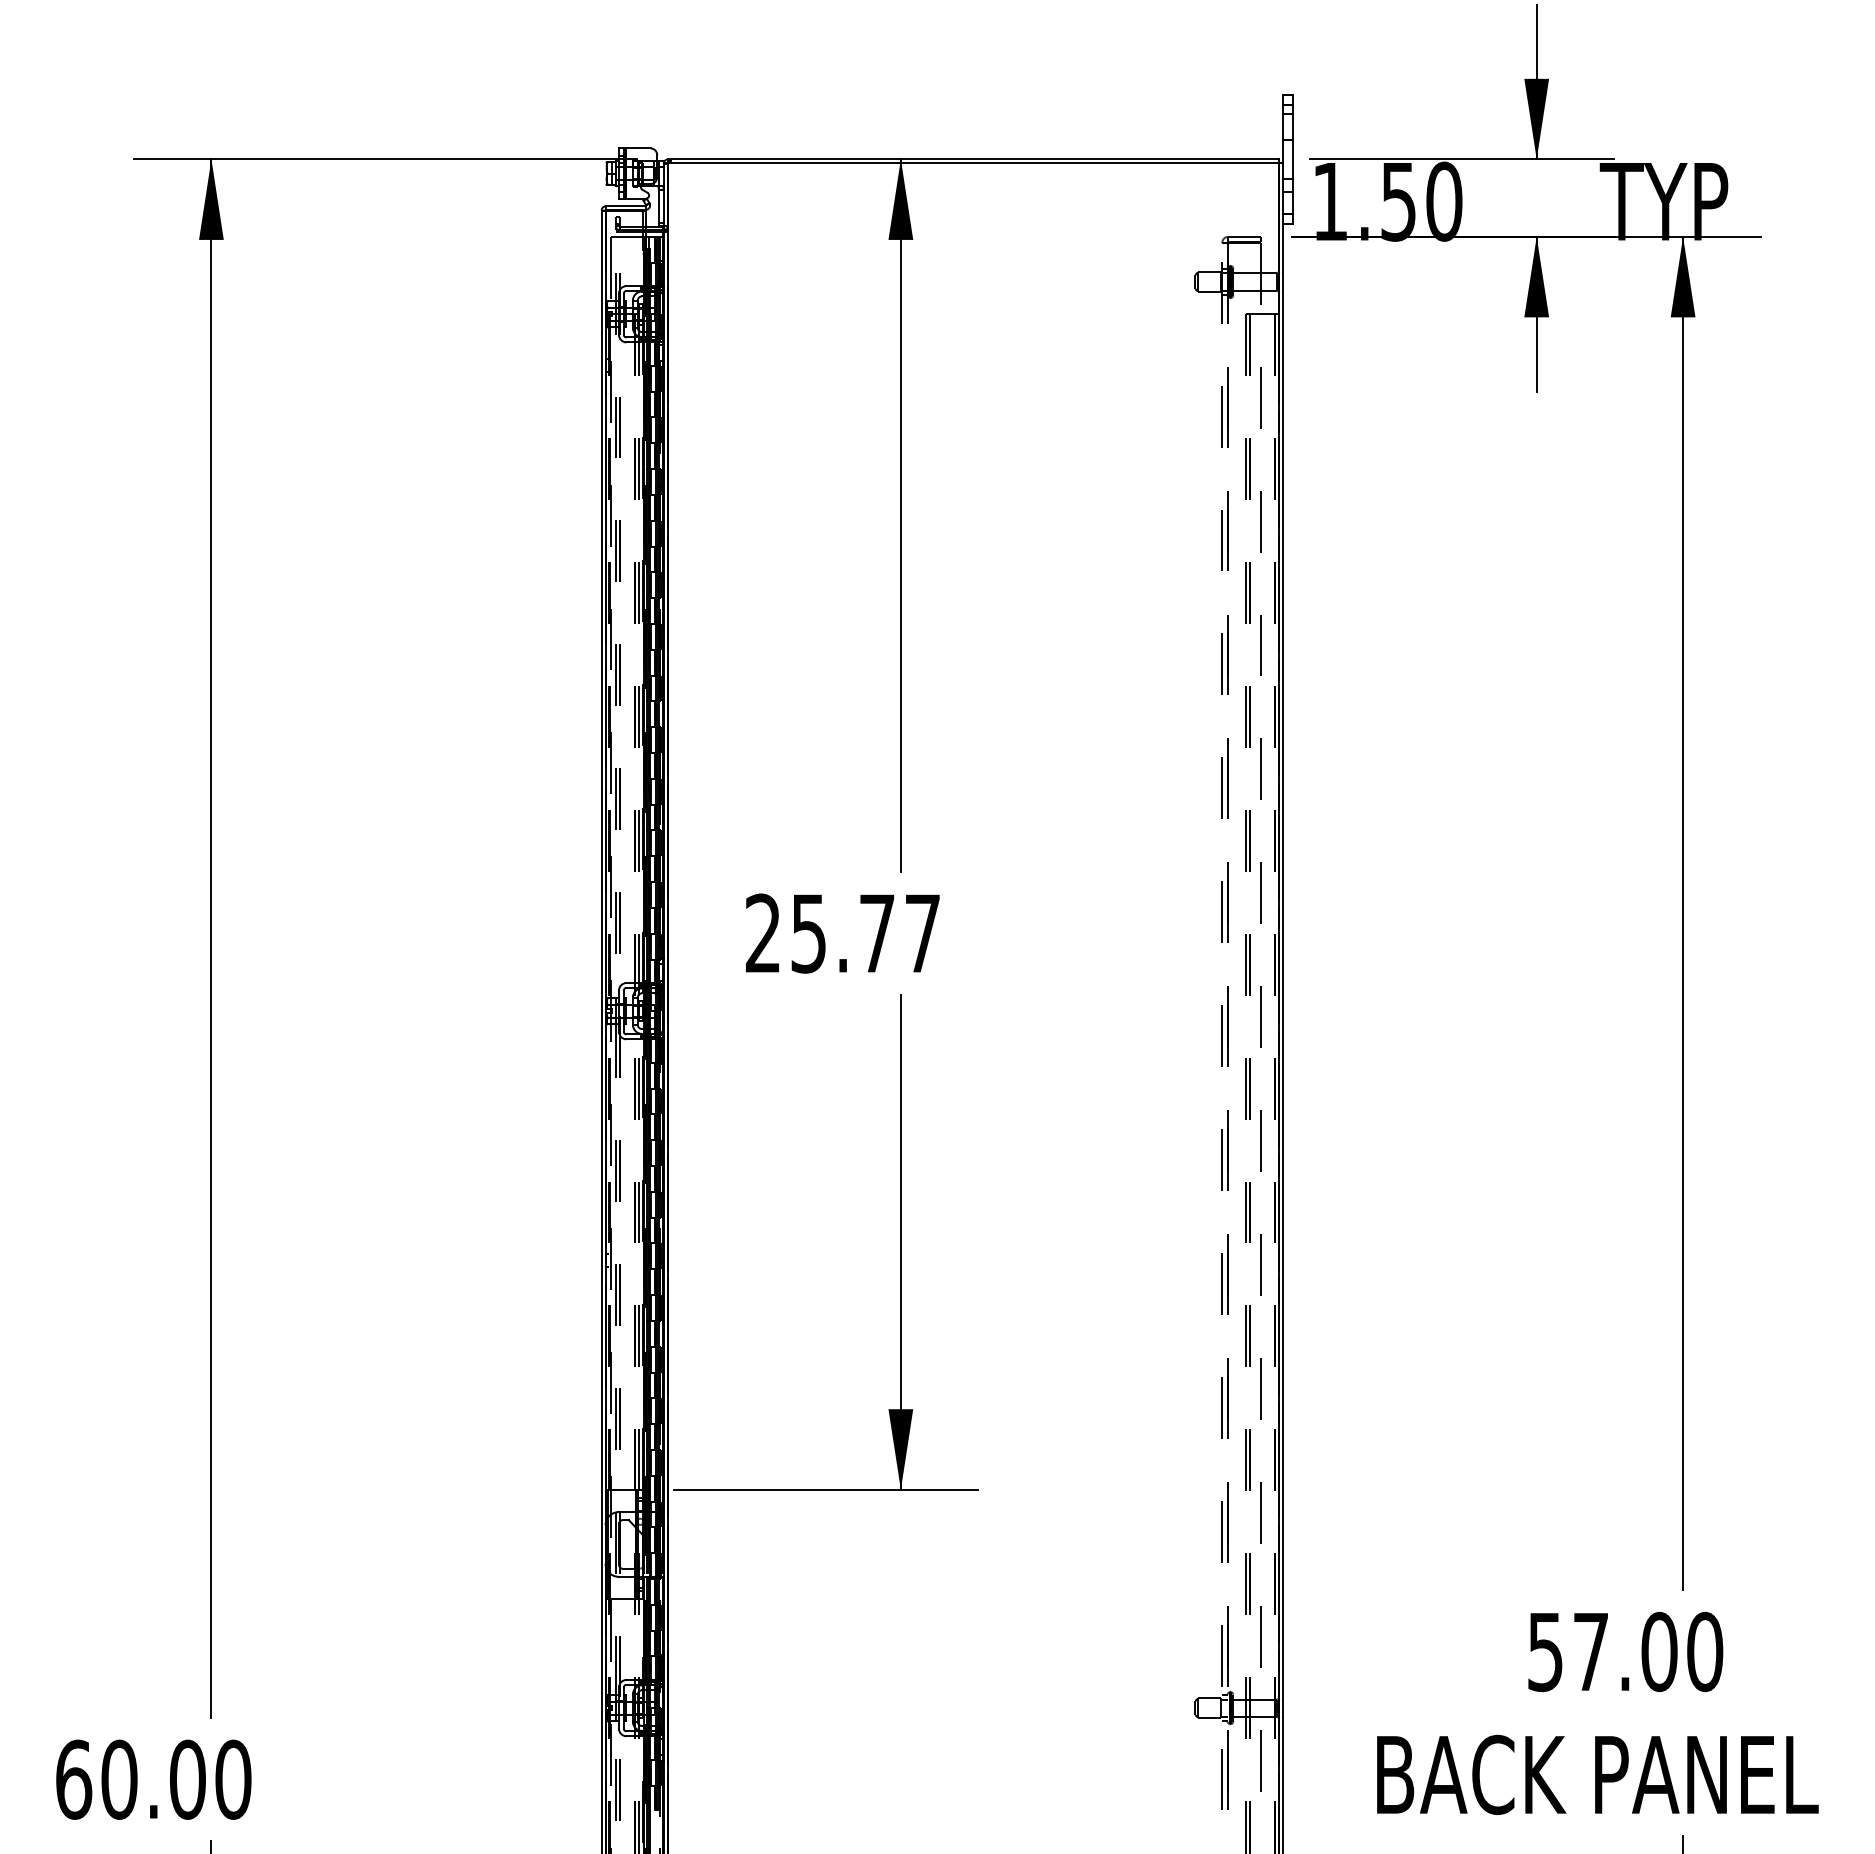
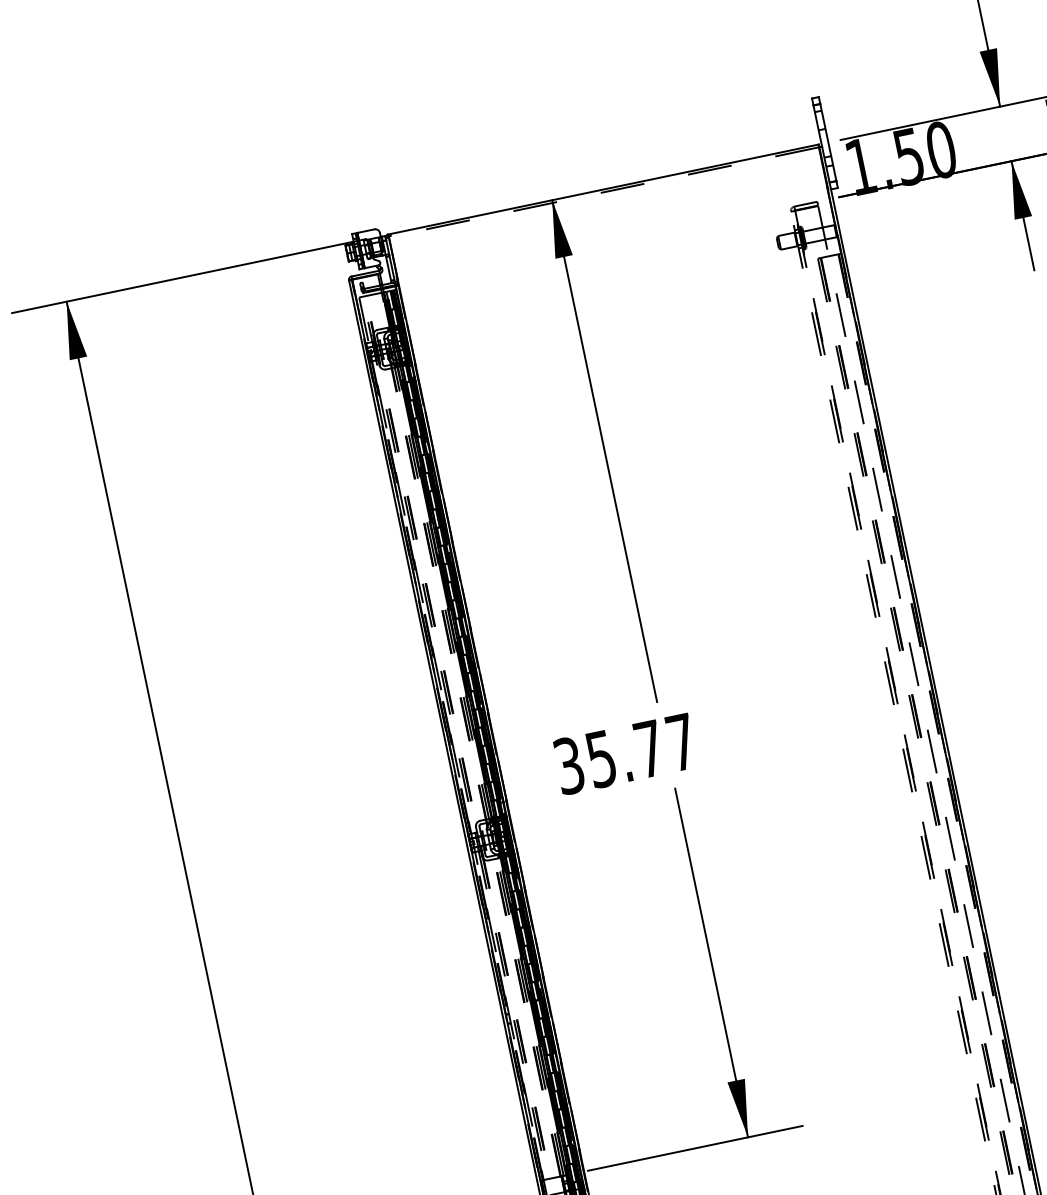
line: (972, 163) -> (603, 192), solid -> dashed
text: (763, 933) -> (569, 765), 25.77 -> 35.77

